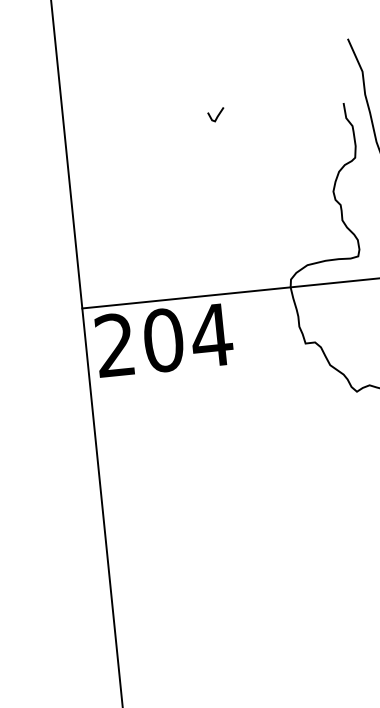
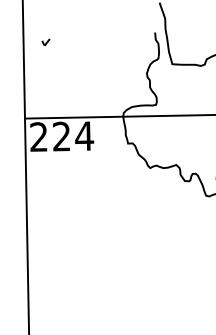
line: (215, 115) -> (45, 42), moved
text: (162, 340) -> (61, 136), 204 -> 224

